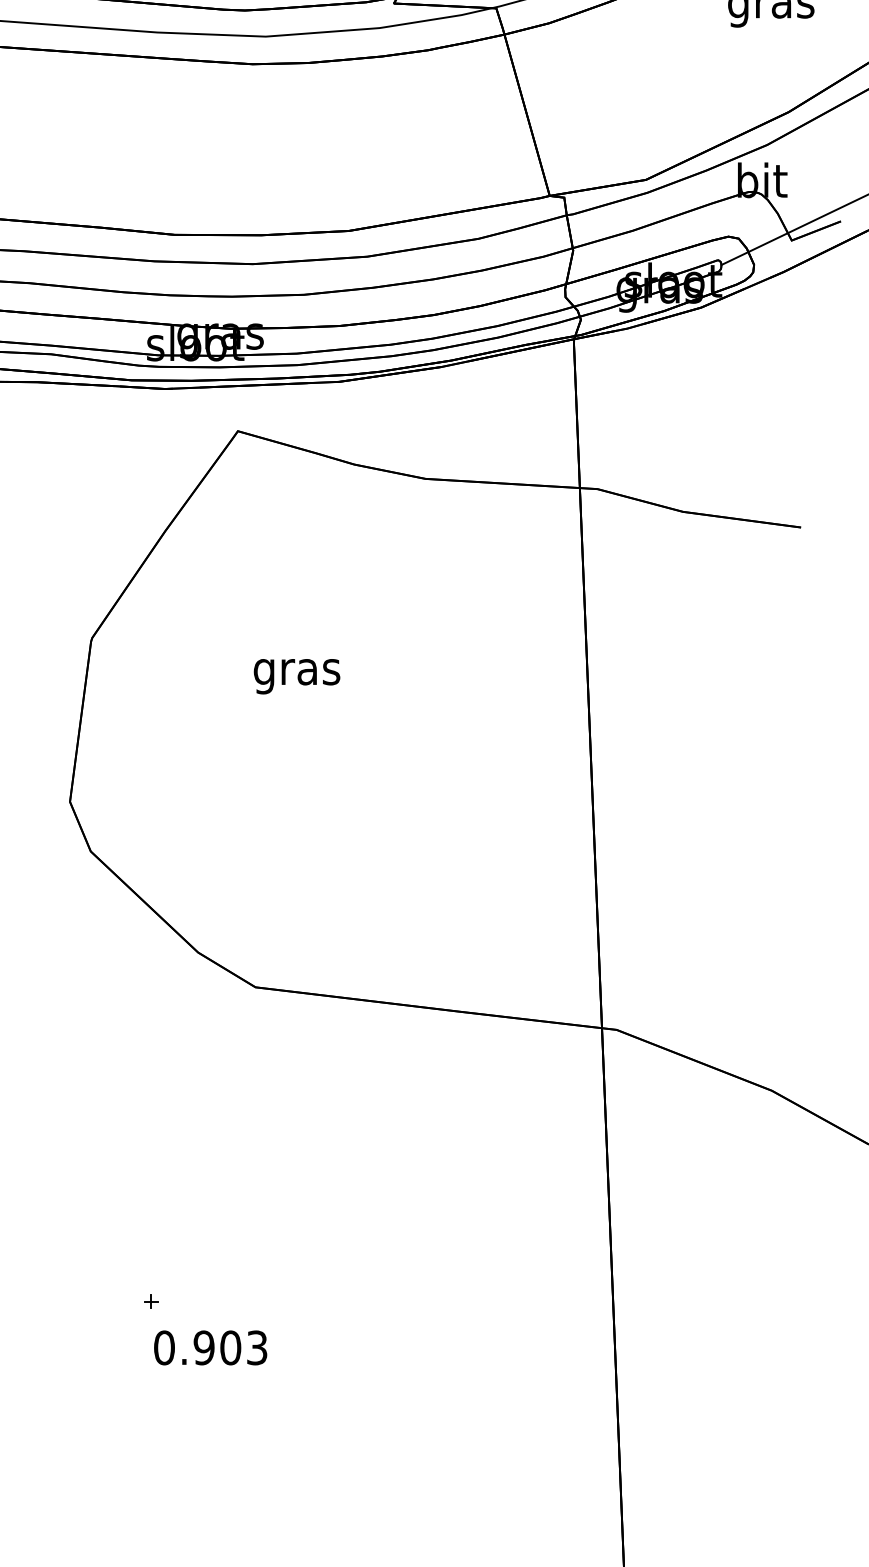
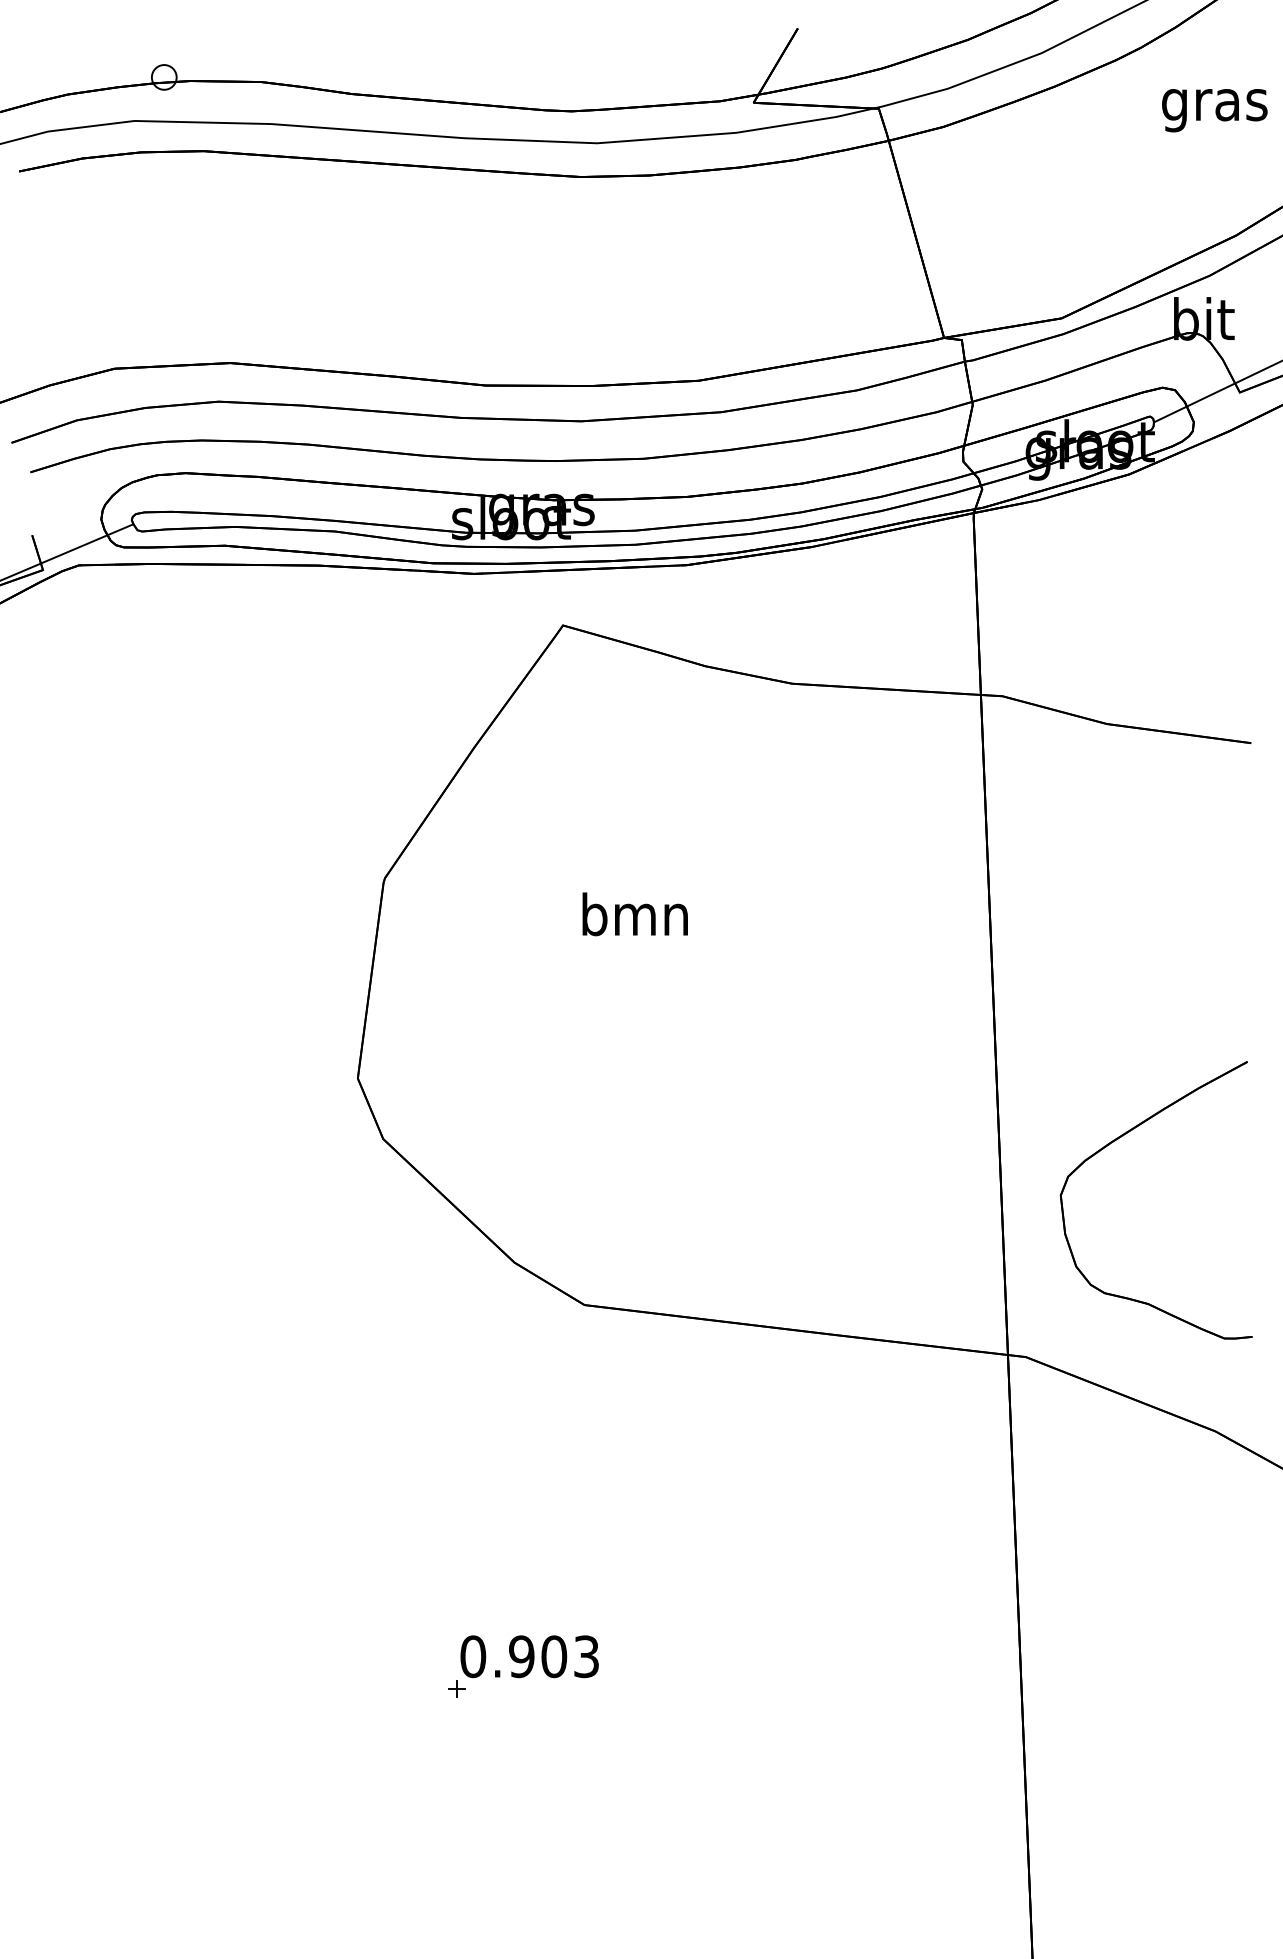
text: (297, 671) -> (635, 919), gras -> bmn
part: (690, 853) -> (1115, 1141), added
text: (210, 1347) -> (529, 1656), moved

